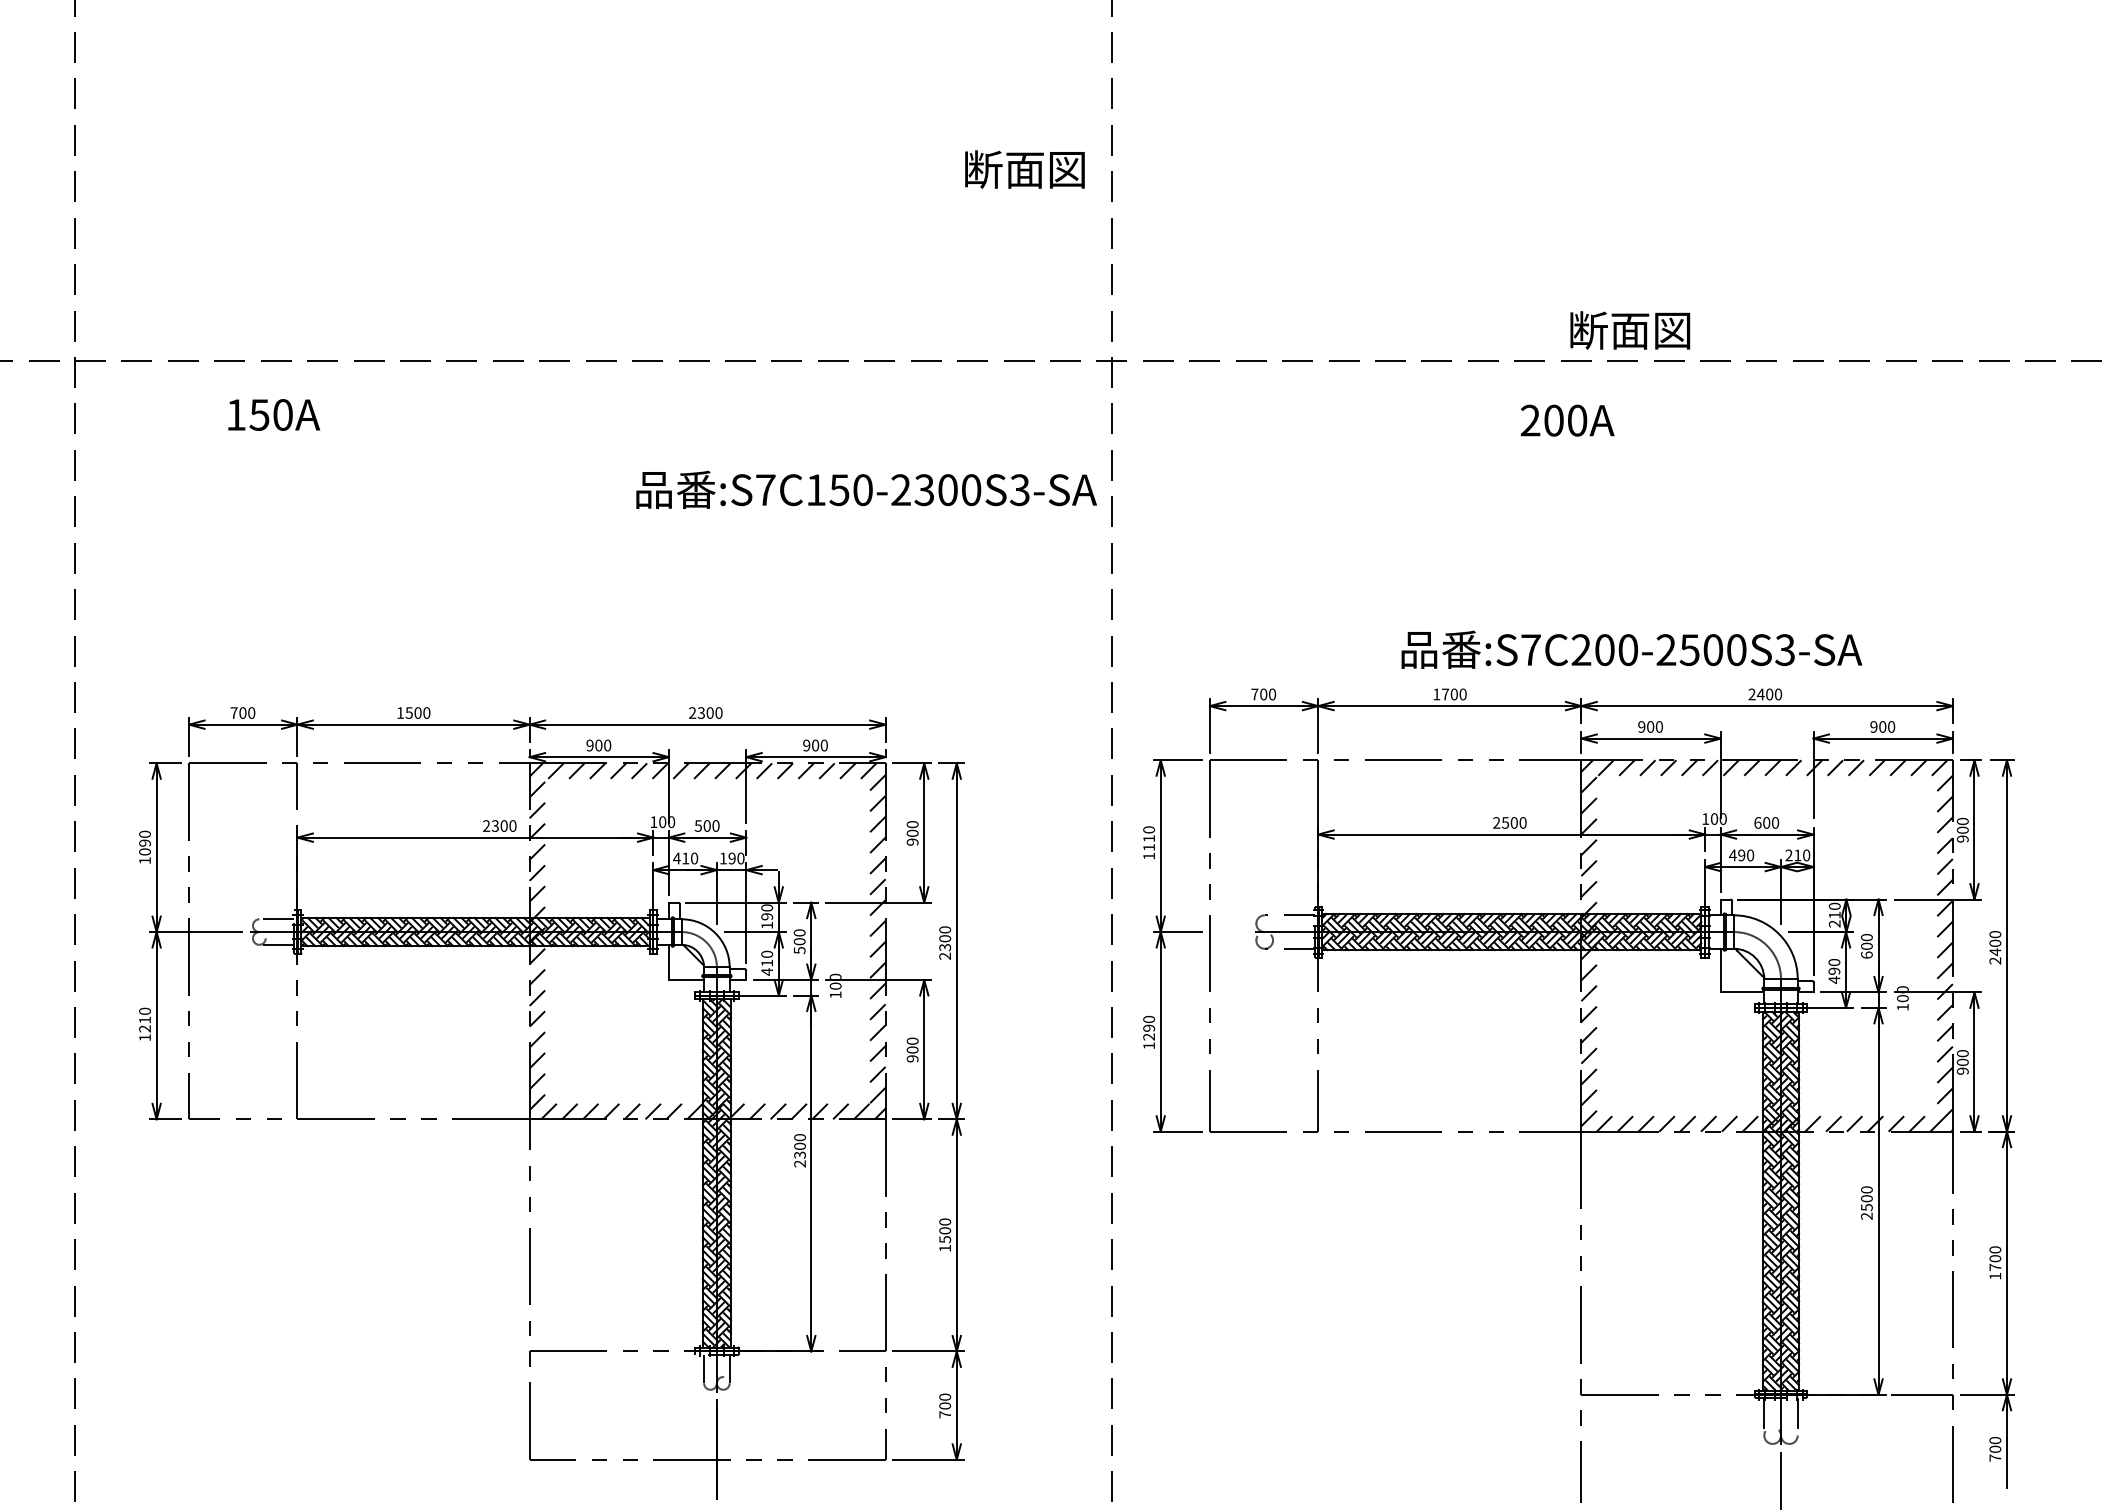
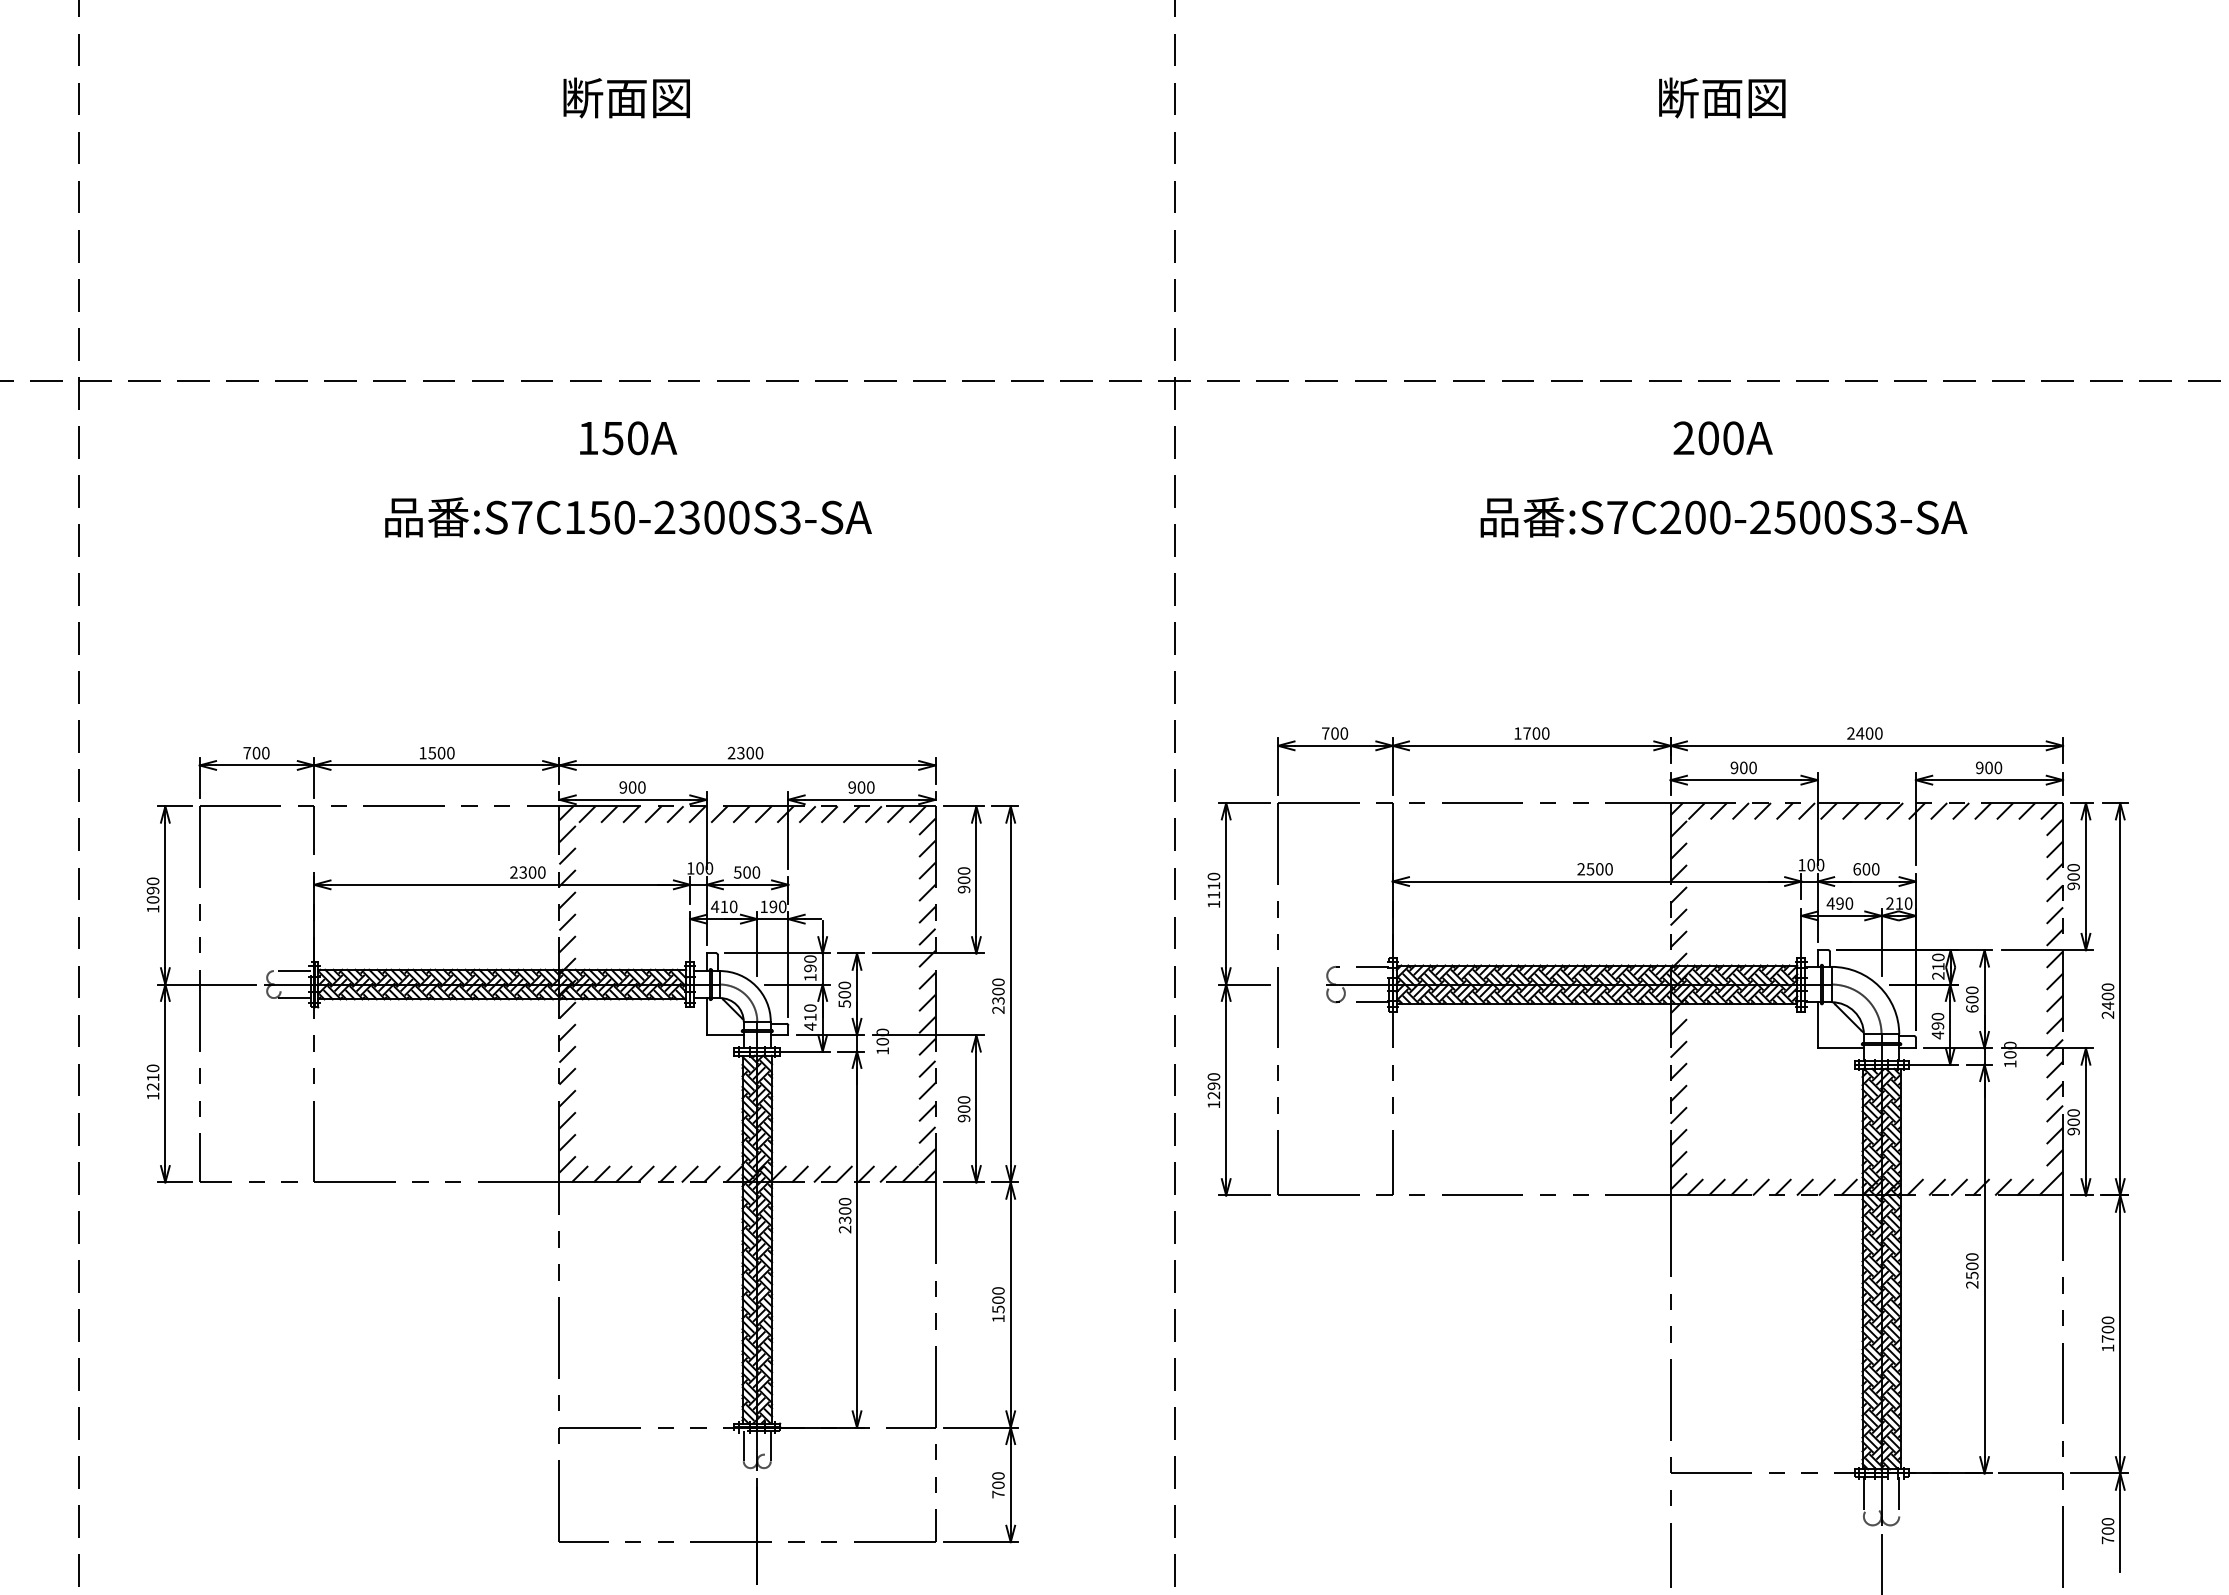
text: (1024, 169) -> (626, 97), moved
text: (1630, 330) -> (1722, 97), moved
text: (274, 415) -> (628, 438), moved
text: (1567, 420) -> (1722, 438), moved
text: (866, 489) -> (628, 517), moved
text: (1631, 649) -> (1723, 517), moved

